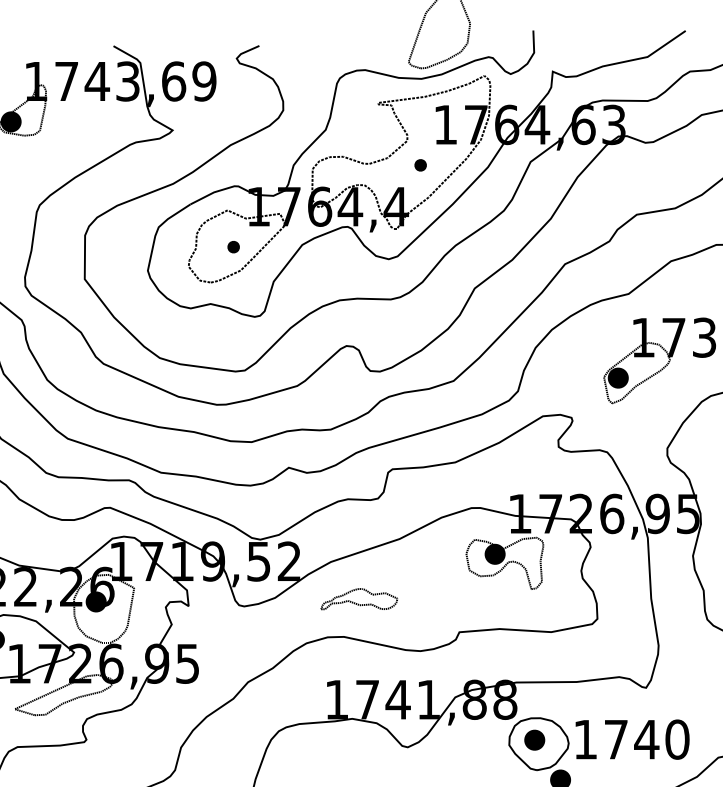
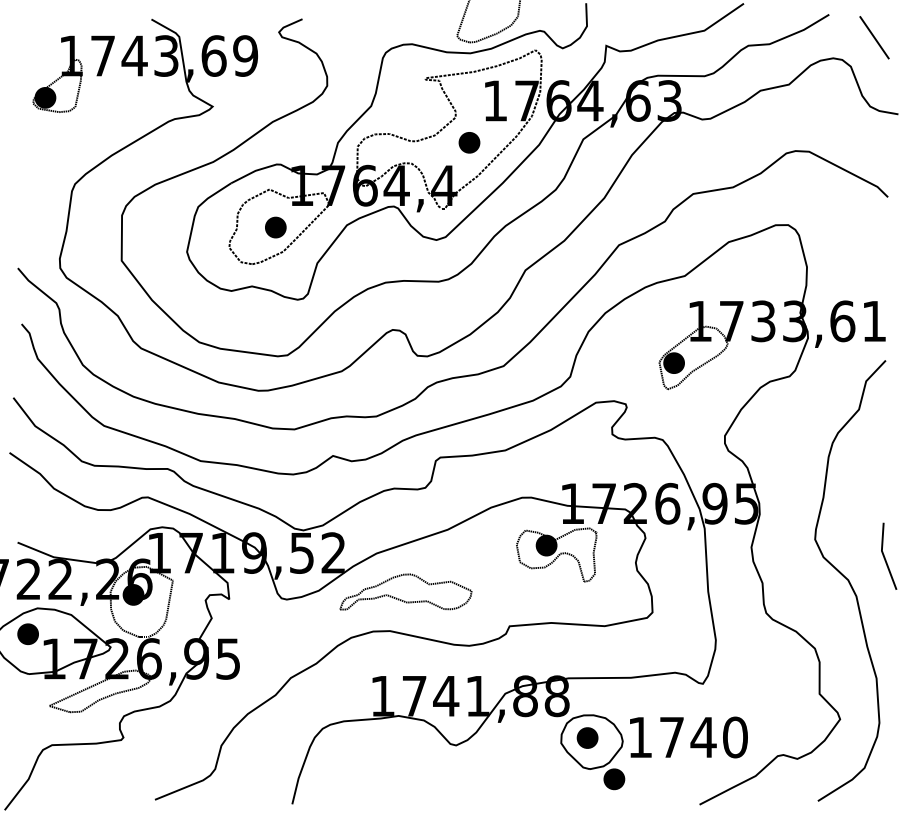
part: (420, 165) -> (469, 142), size x1.67
part: (233, 247) -> (275, 227), size x1.67
part: (358, 598) -> (405, 591), size x1.67

